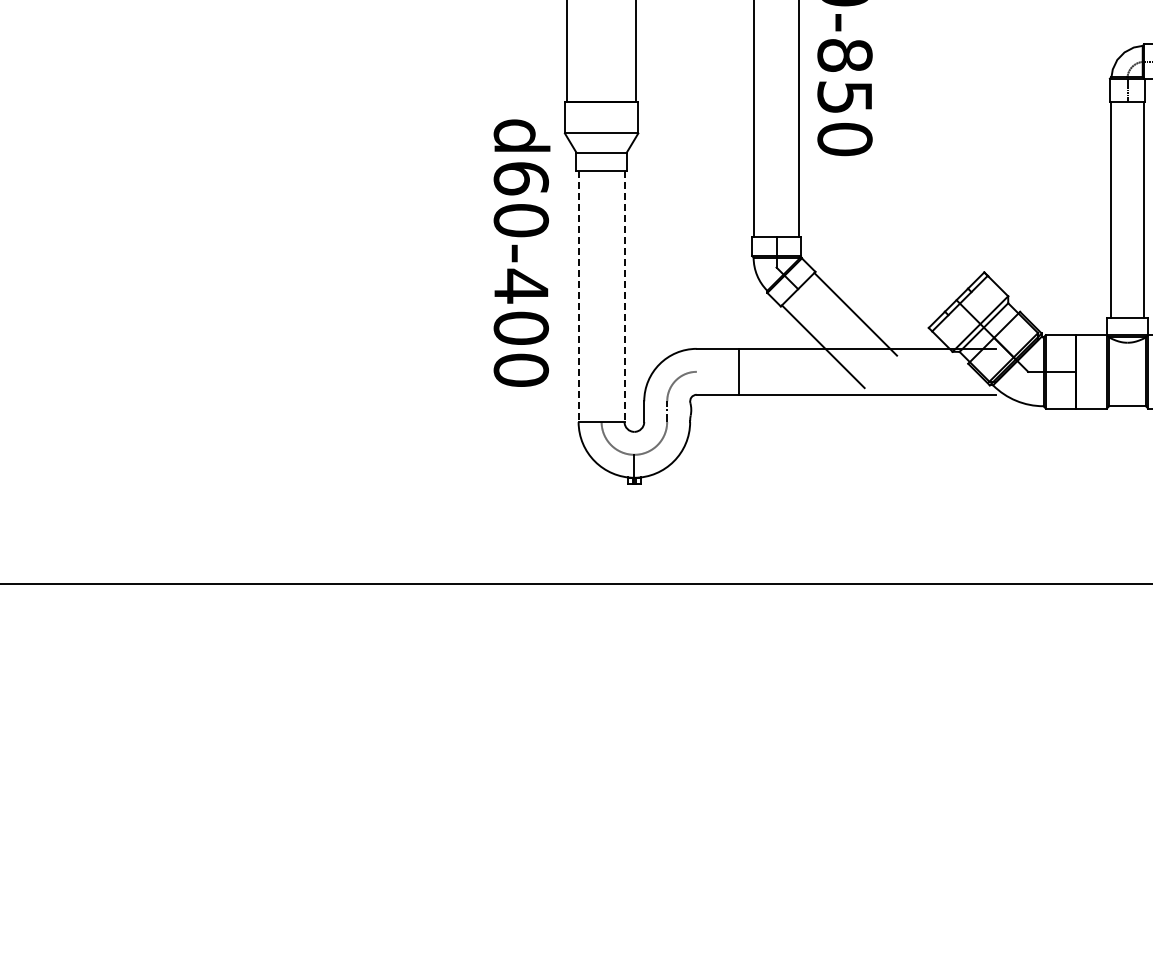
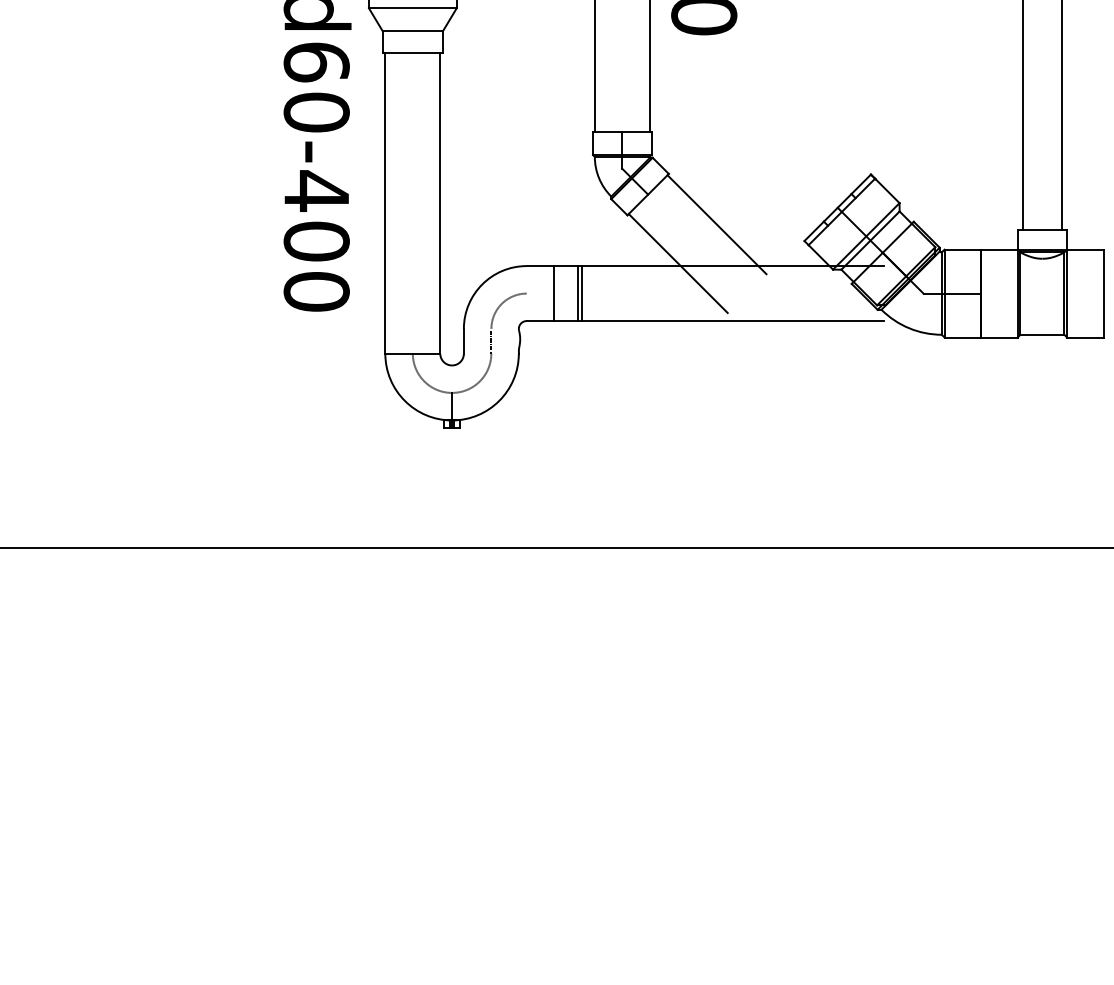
line: (578, 297) -> (385, 204), dashed -> solid
line: (624, 297) -> (440, 204), dashed -> solid
line: (719, 371) -> (553, 293), added
line: (742, 371) -> (581, 293), added

